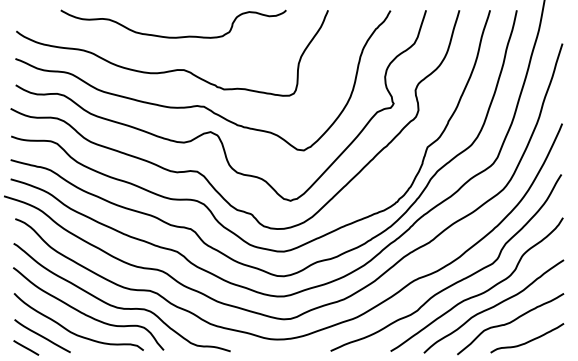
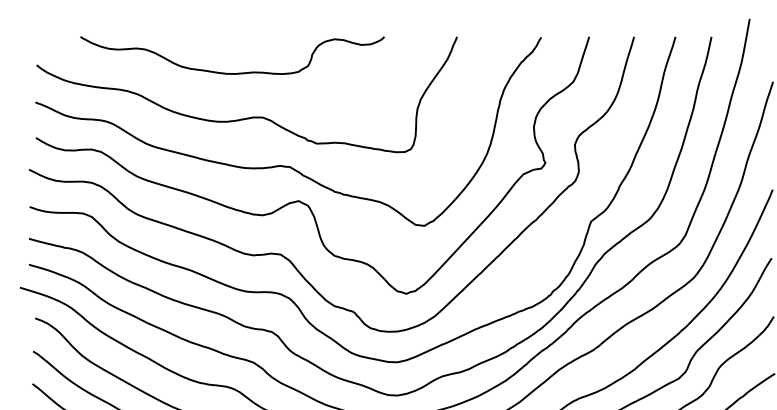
curve: (173, 36) -> (232, 72), moved

